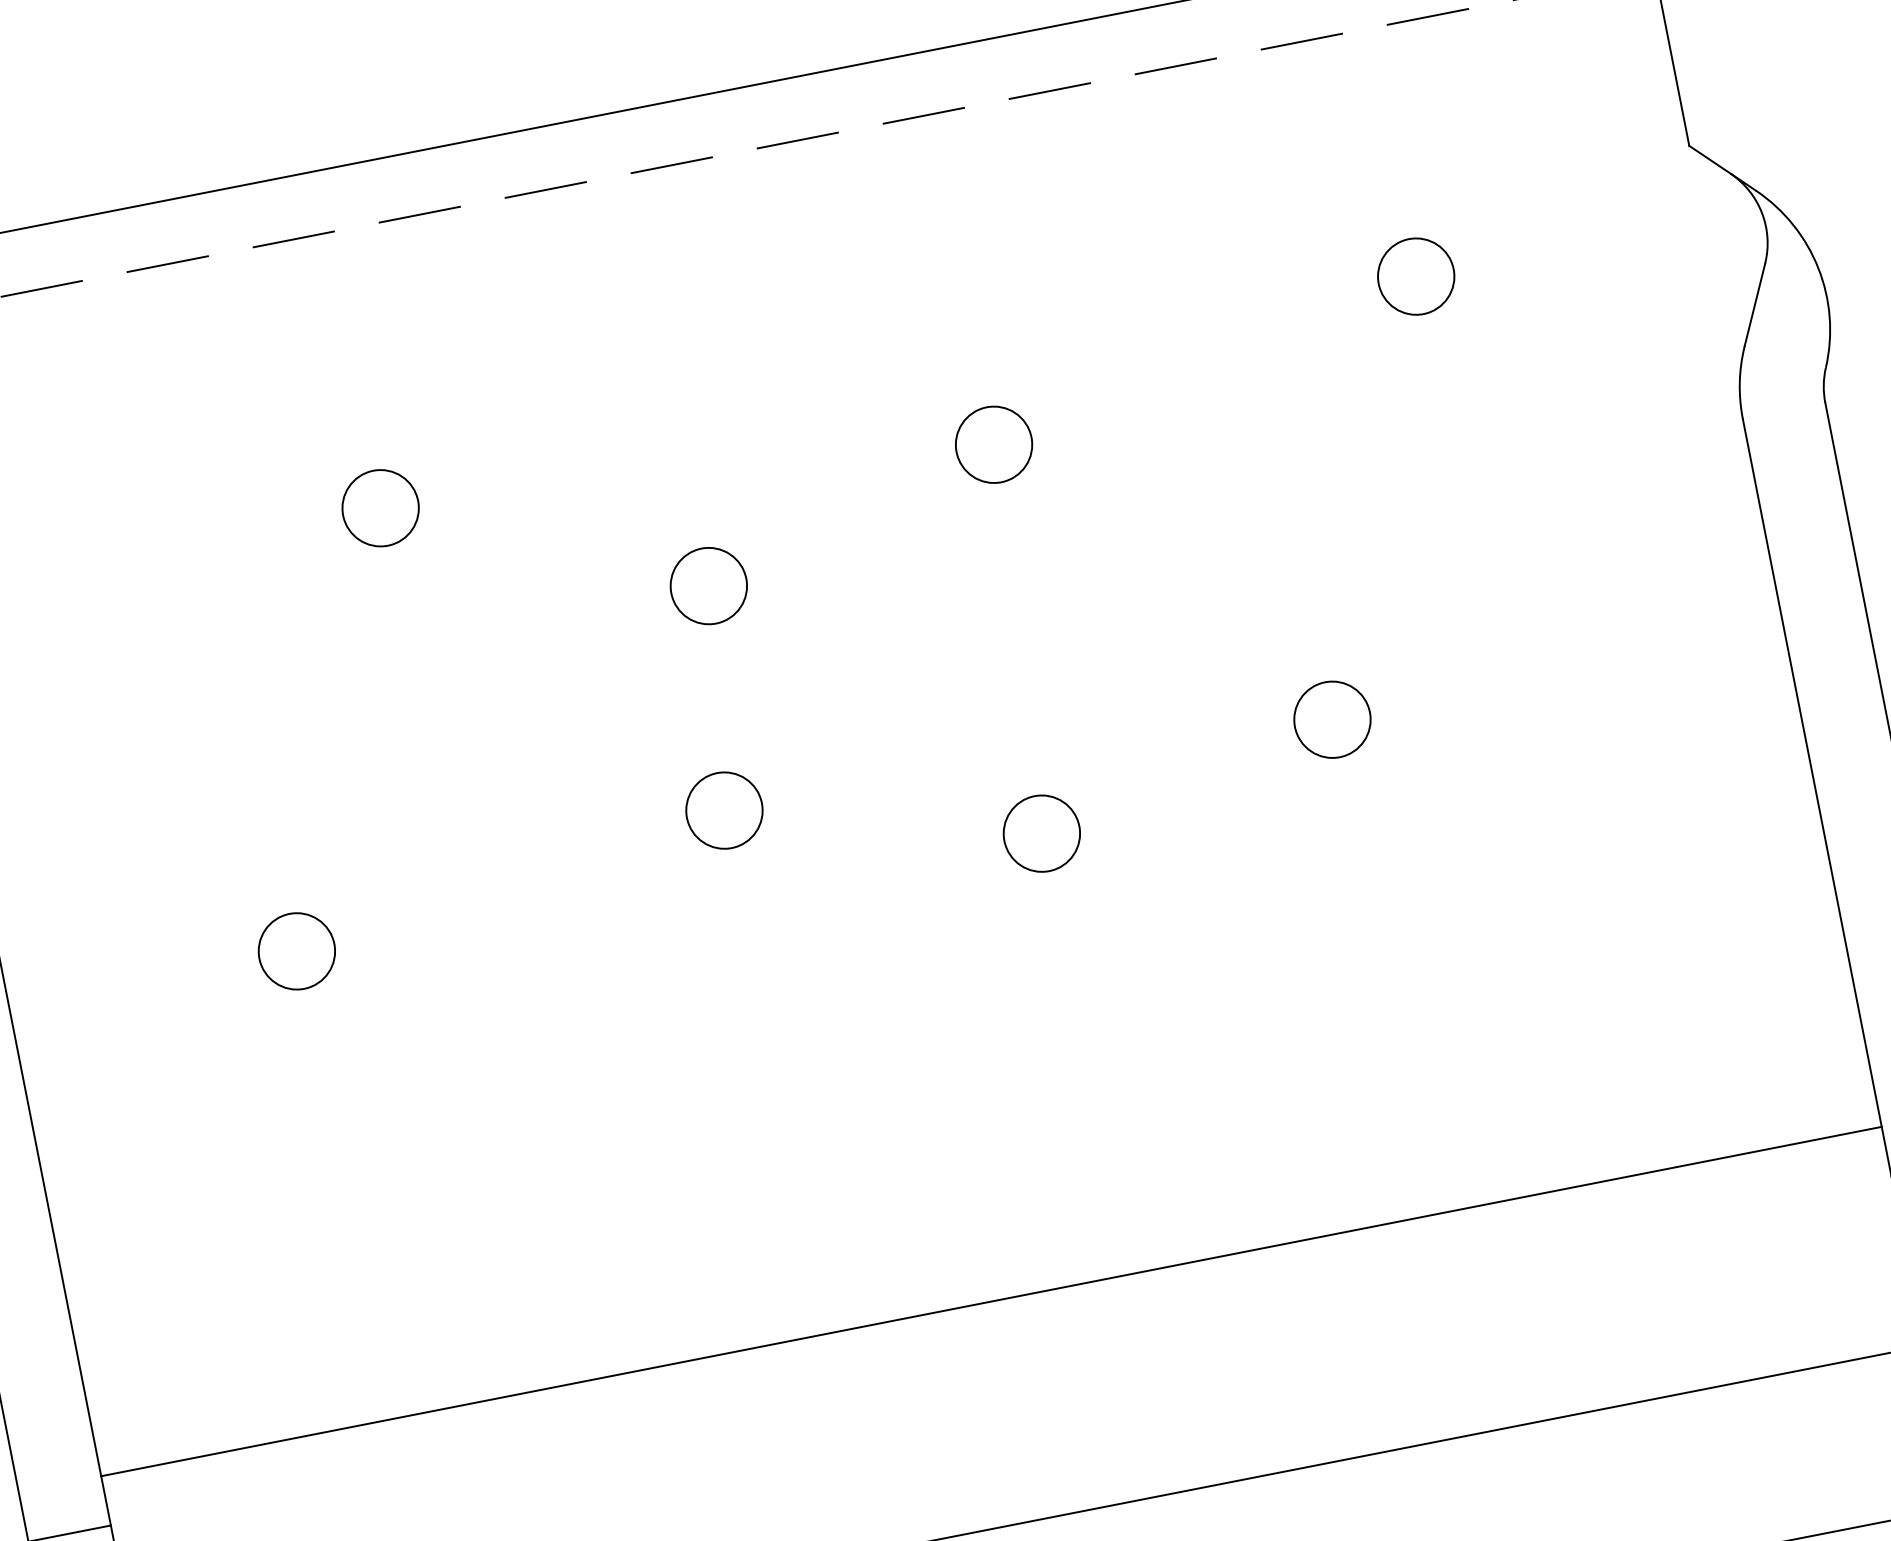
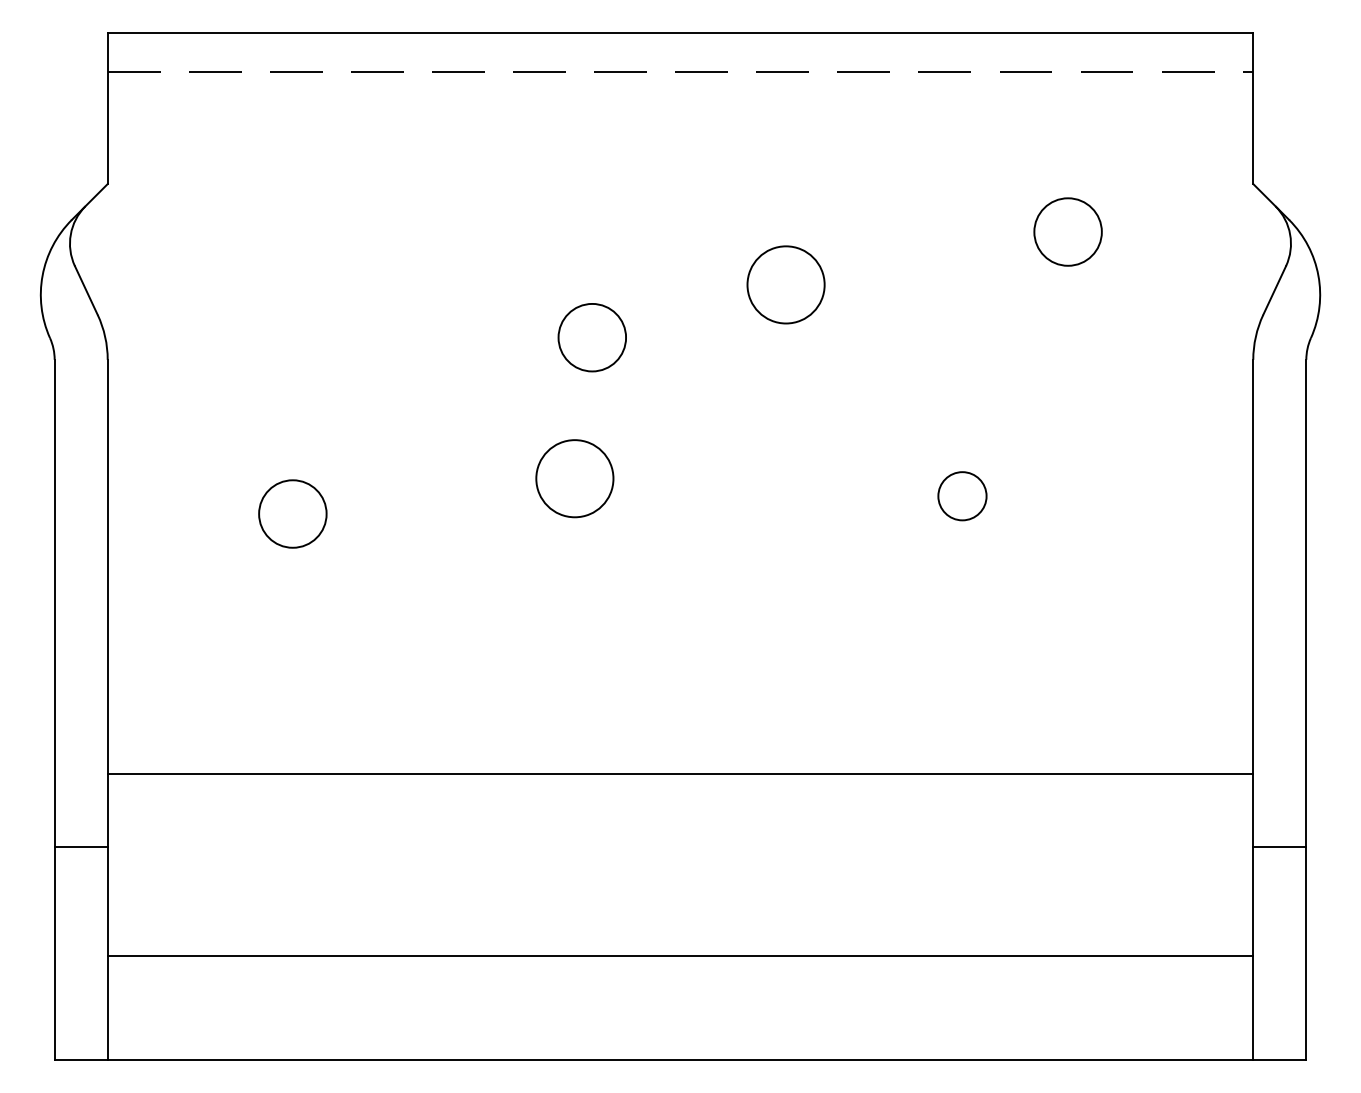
circle: (1416, 275) -> (1068, 231), size x1.4
circle: (994, 444) -> (786, 284), size x1.6
circle: (380, 508) -> (398, 249), removed
circle: (709, 585) -> (592, 337), size x1.4
circle: (724, 810) -> (574, 478), size x1.6
circle: (1041, 833) -> (768, 531), removed
circle: (296, 950) -> (292, 513), size x1.4
line: (991, 1301) -> (680, 774), moved

